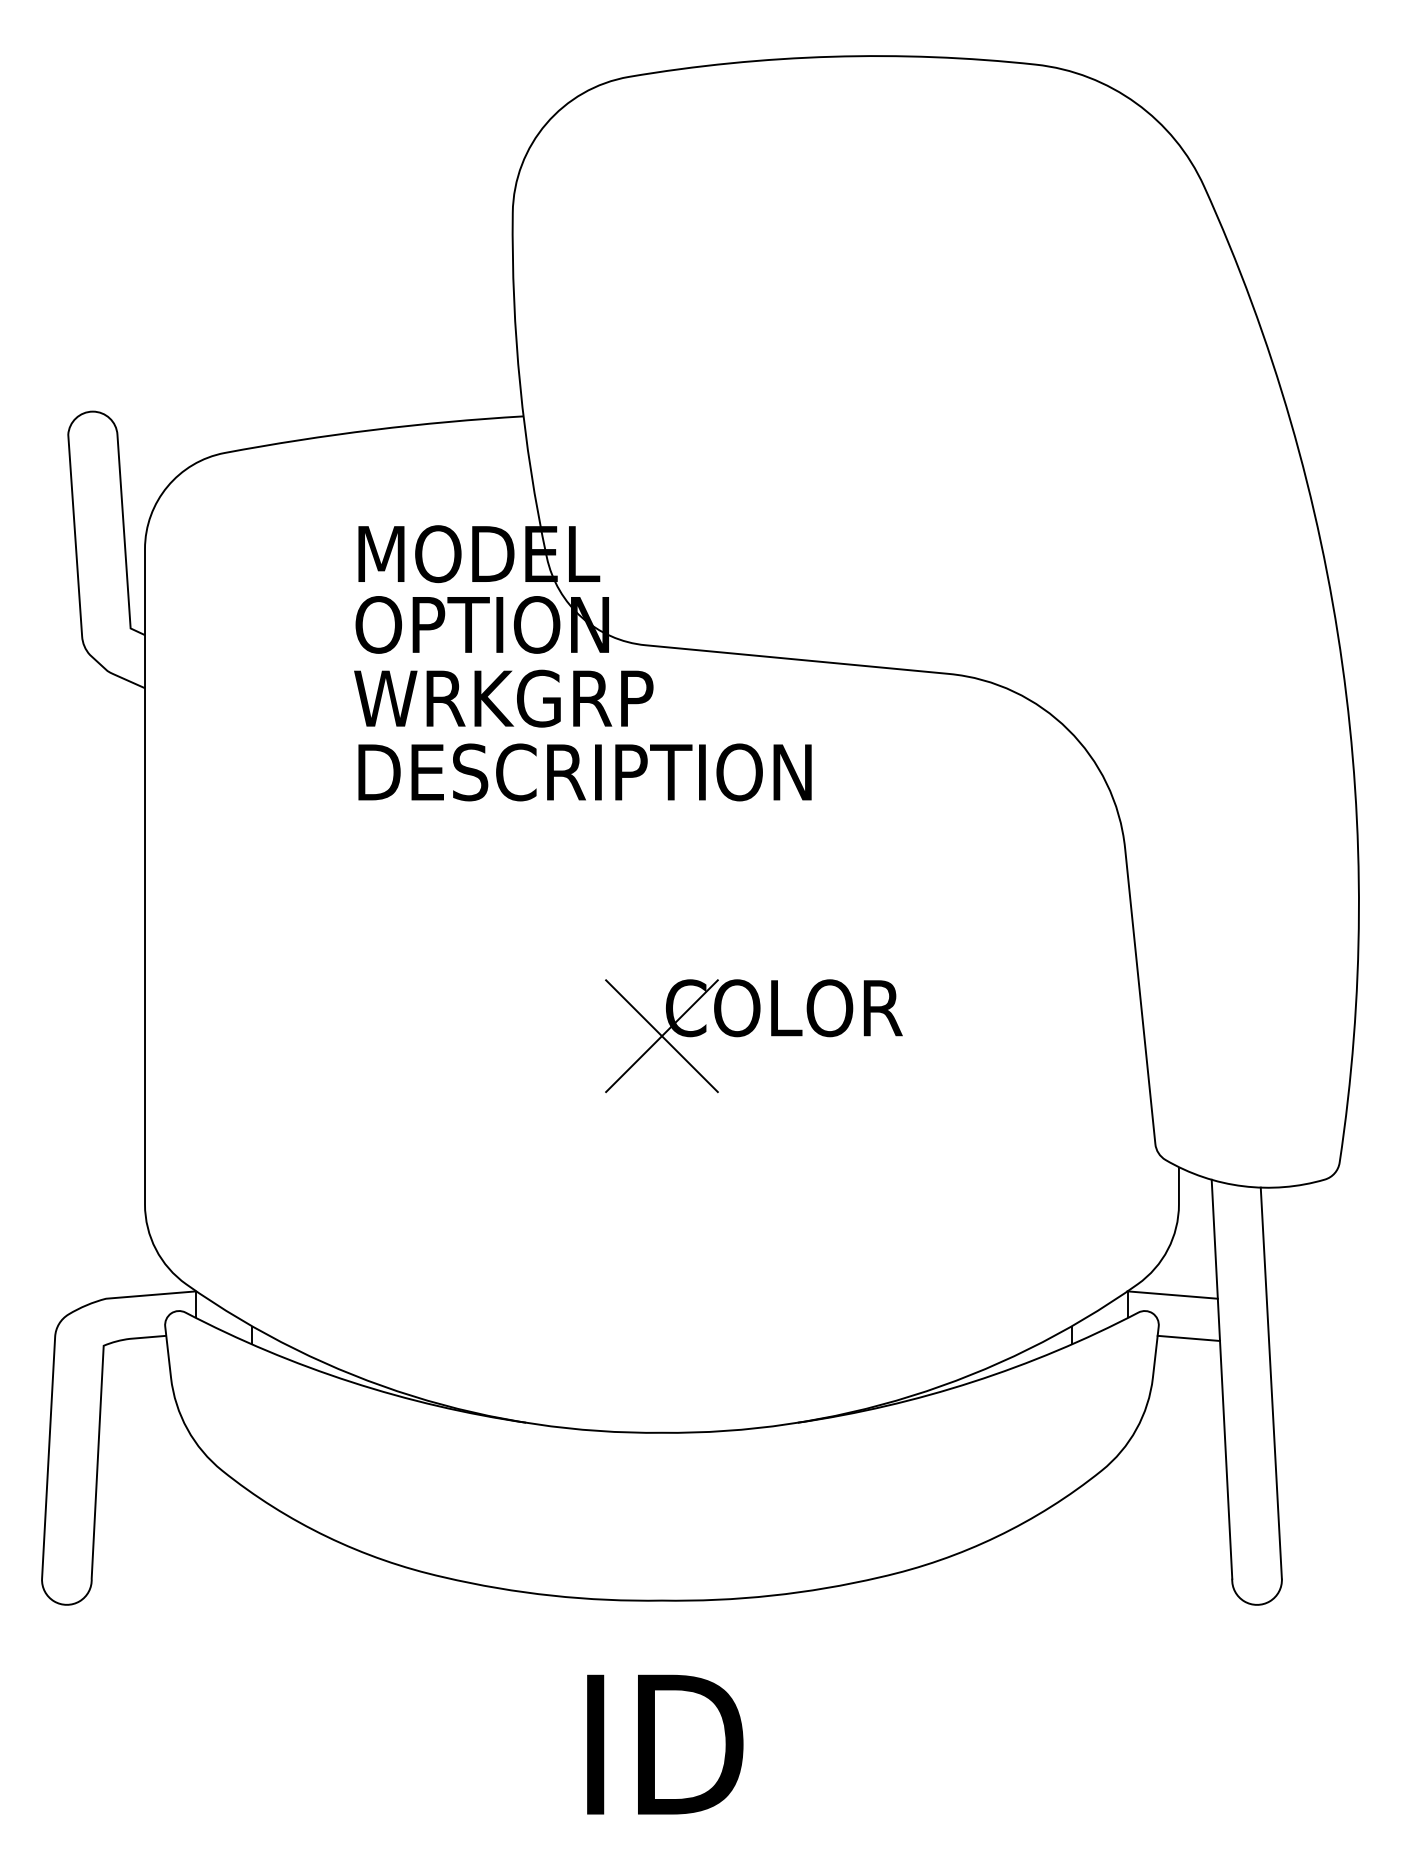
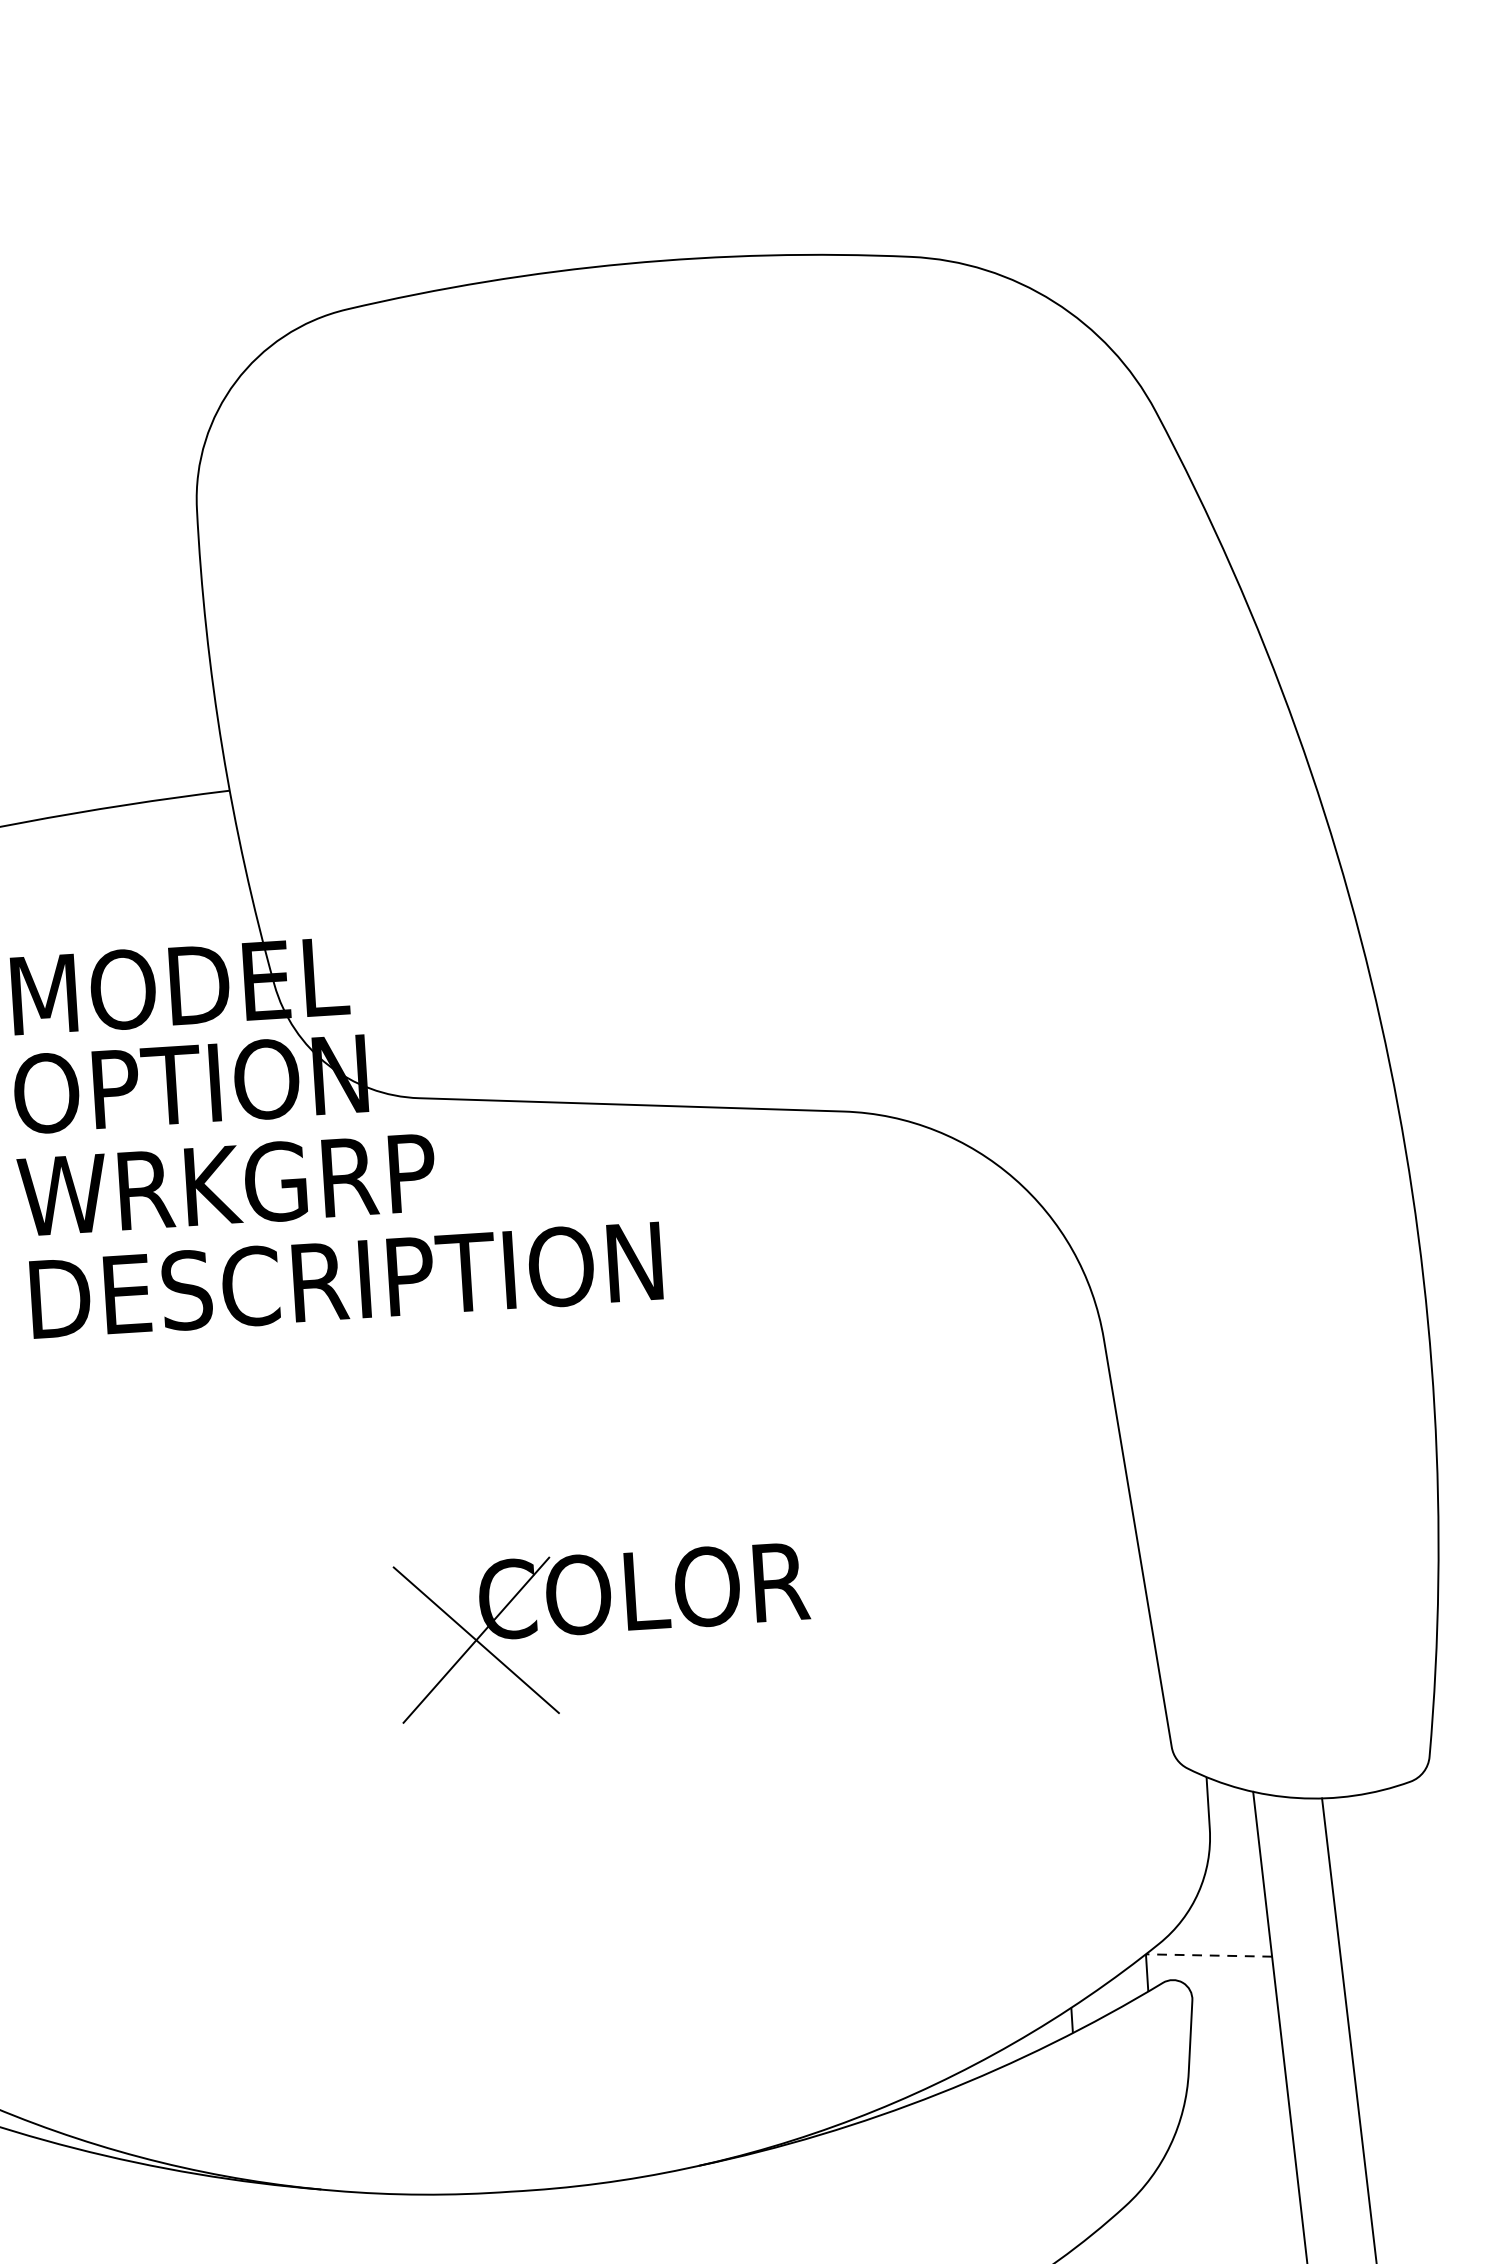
line: (1172, 1295) -> (1208, 1956), solid -> dashed
line: (1188, 1337) -> (1234, 2013), removed

